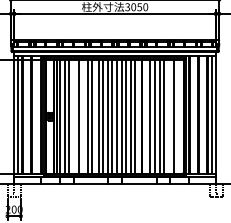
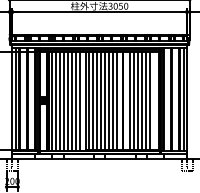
line: (73, 116) -> (63, 100), added
line: (83, 116) -> (72, 100), added
line: (168, 116) -> (145, 100), added

